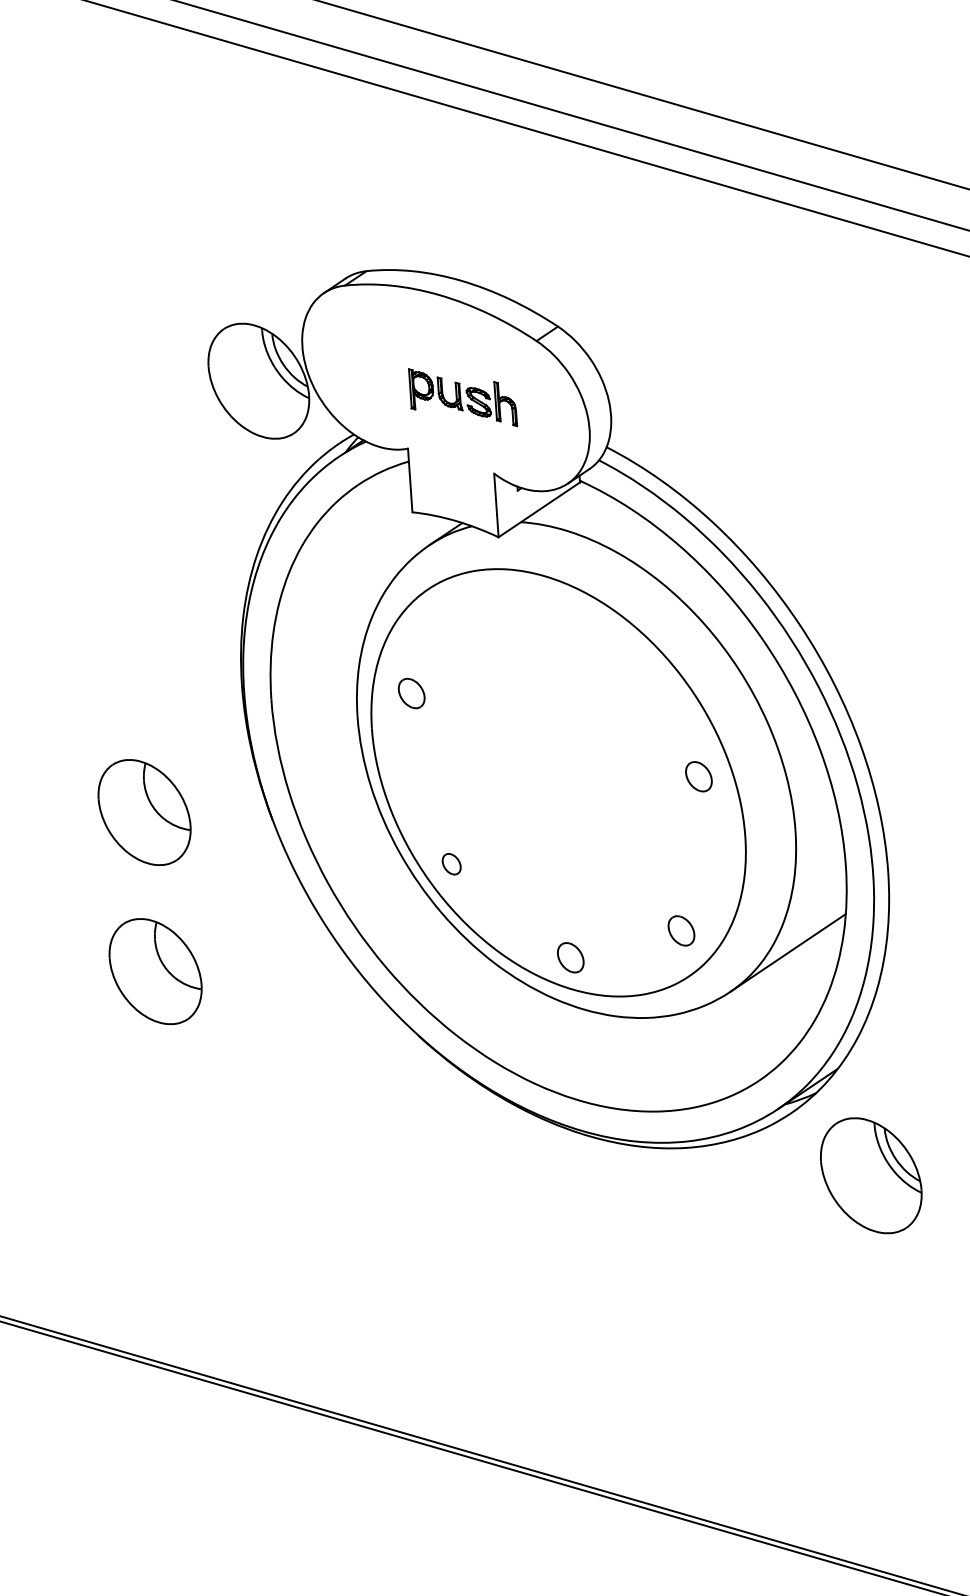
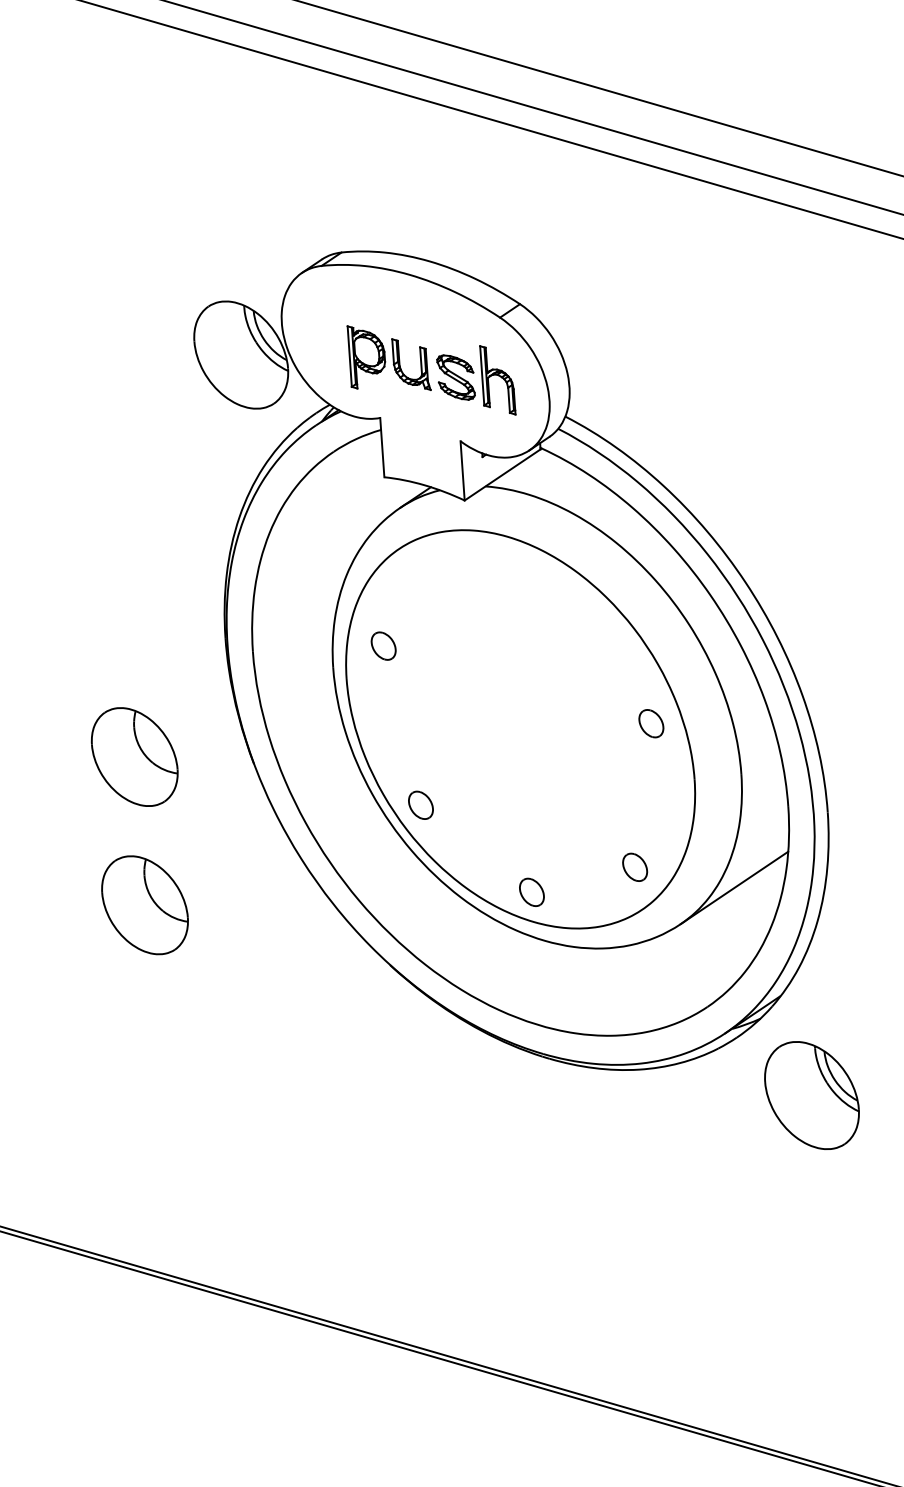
part: (463, 397) -> (431, 370), size x1.67
part: (451, 863) -> (420, 804), size x1.43

